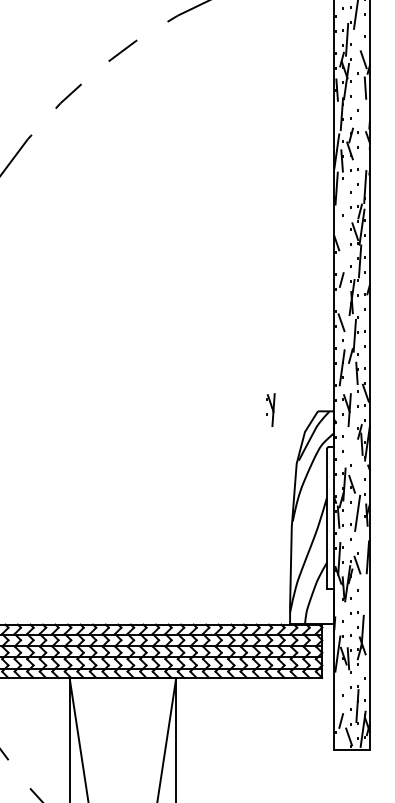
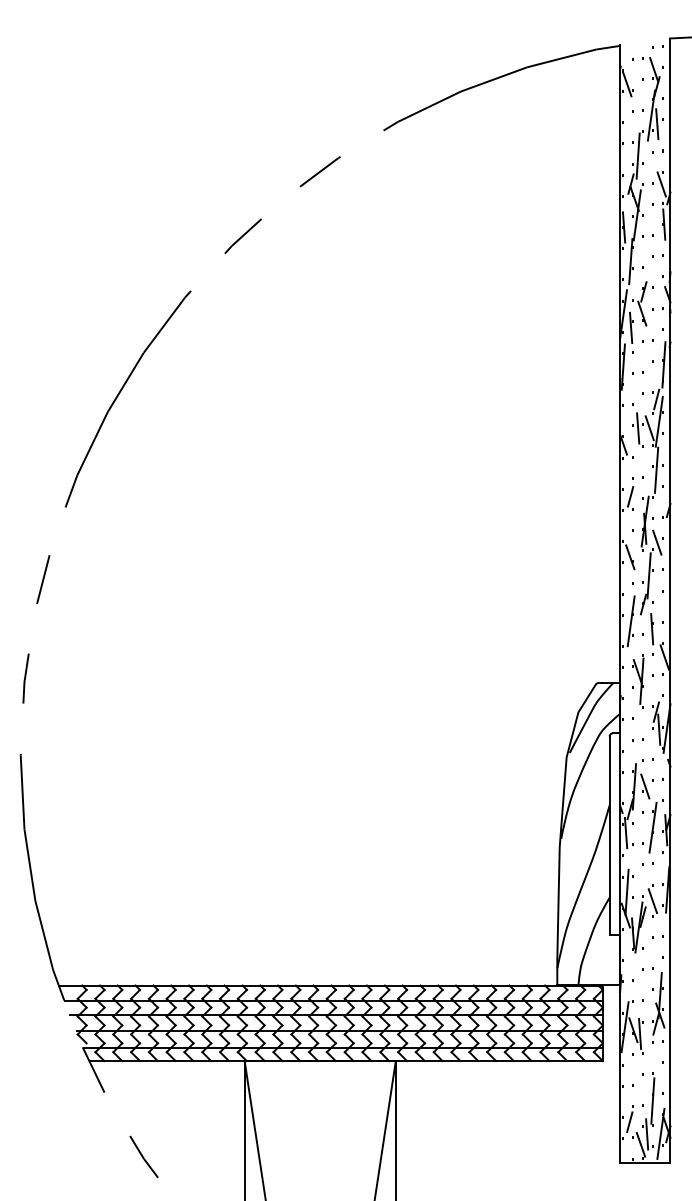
line: (360, 17) -> (657, 124), added
line: (347, 231) -> (638, 428), added
line: (360, 312) -> (657, 542), added
part: (271, 410) -> (530, 681), removed
line: (353, 729) -> (647, 1134), added

